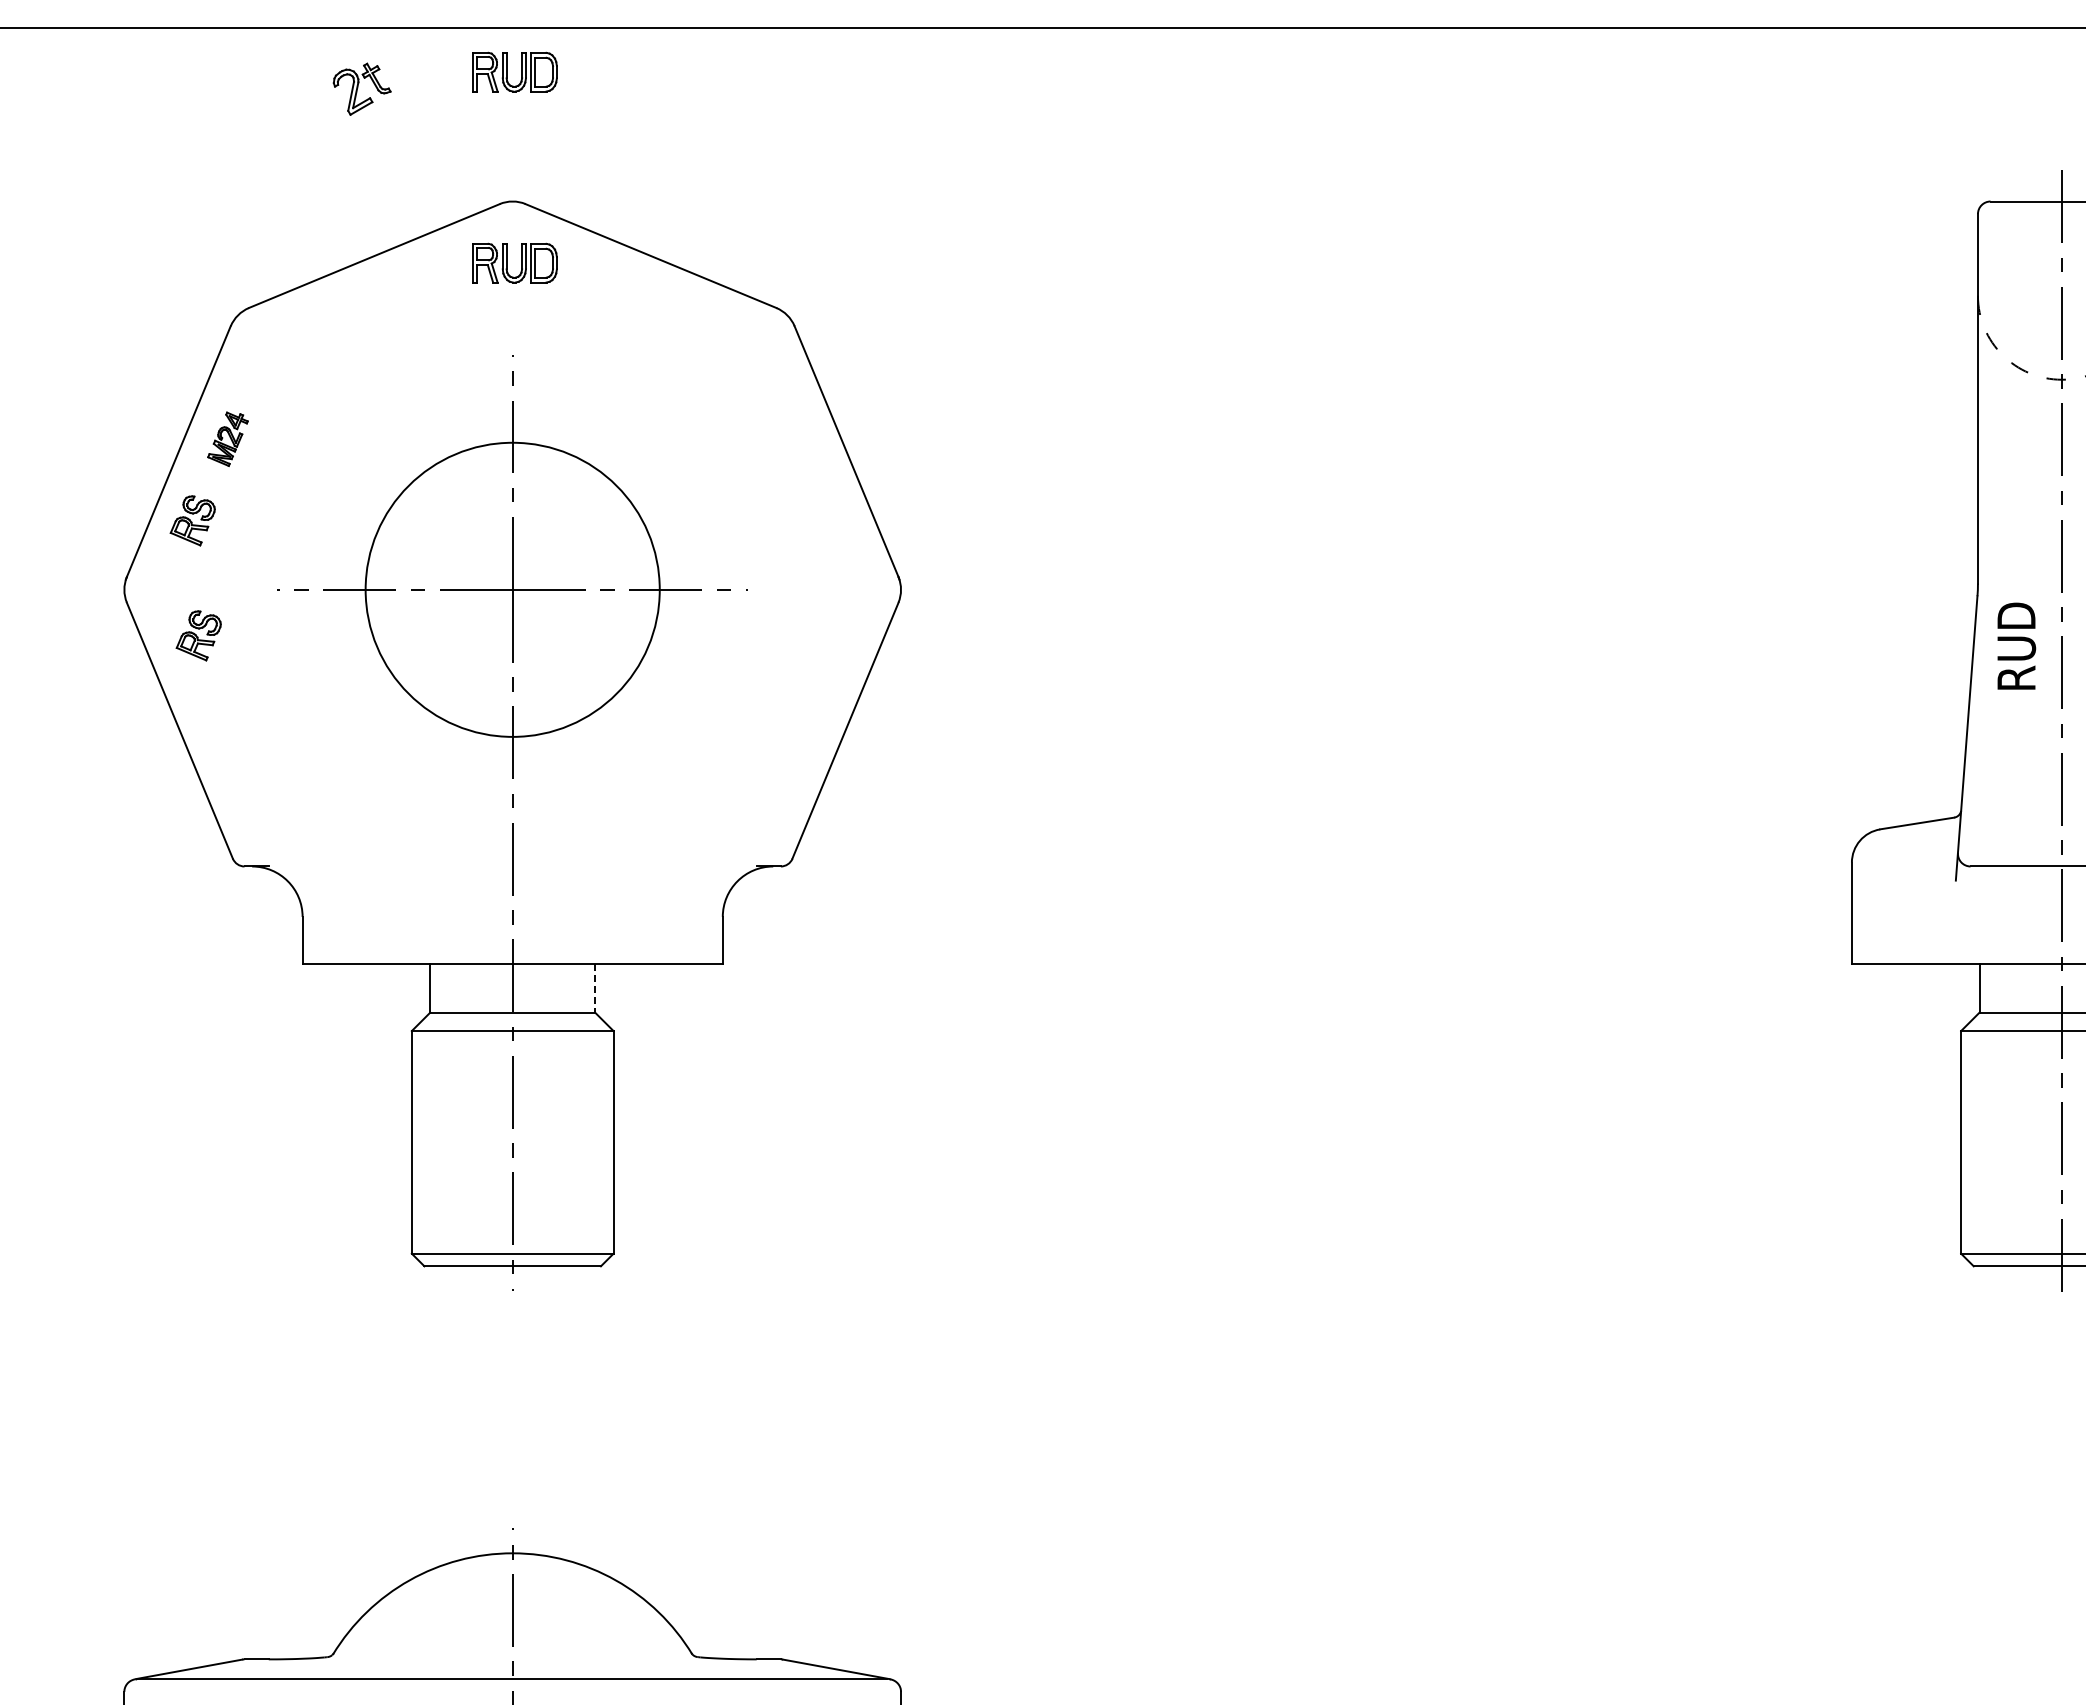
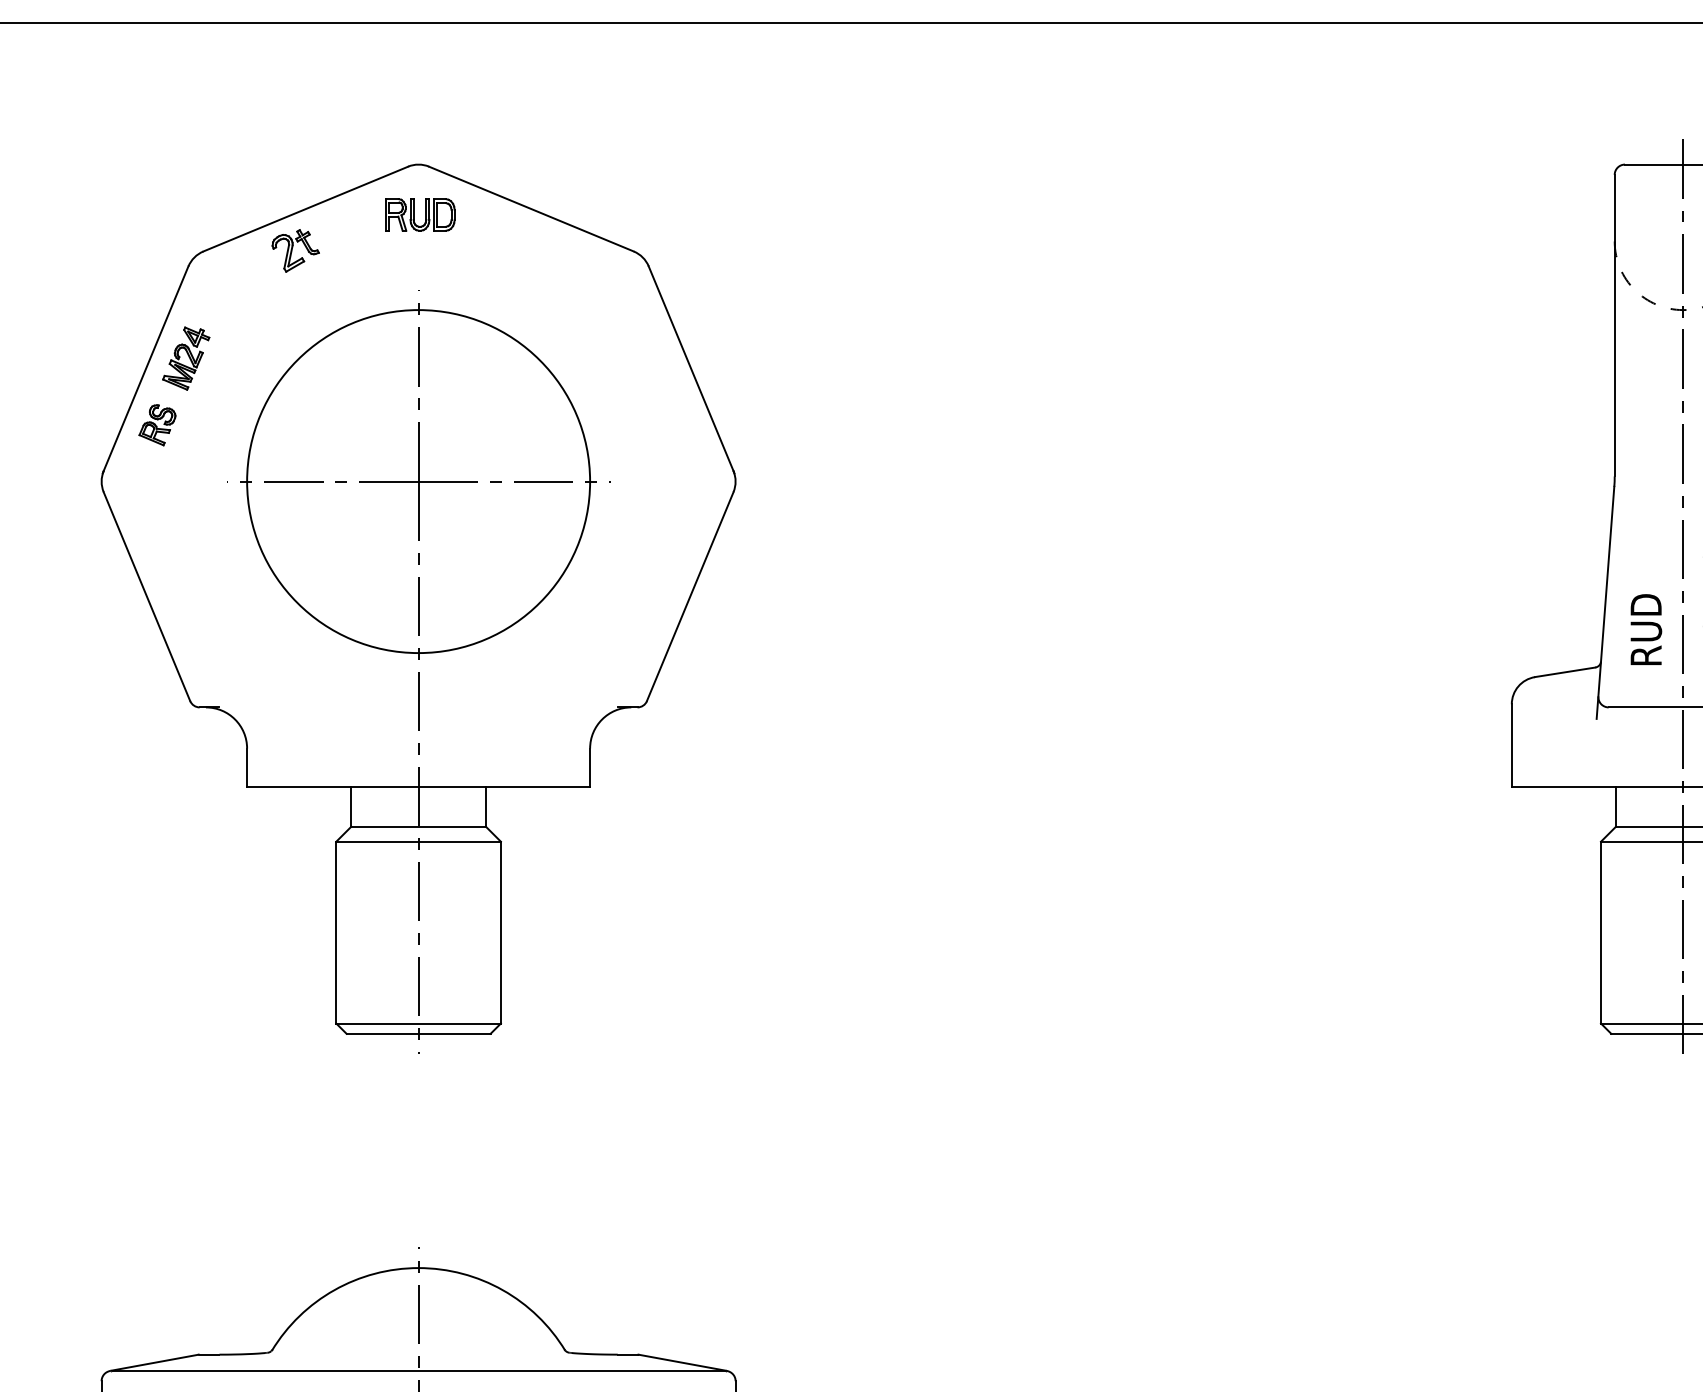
part: (507, 71) -> (414, 58), removed
part: (361, 88) -> (295, 250), moved
part: (227, 439) -> (185, 358), size x1.43
circle: (512, 589) -> (418, 481), size x1.43
part: (198, 635) -> (162, 518), removed
text: (2016, 645) -> (1646, 629), moved
line: (595, 988) -> (486, 807), dashed -> solid

